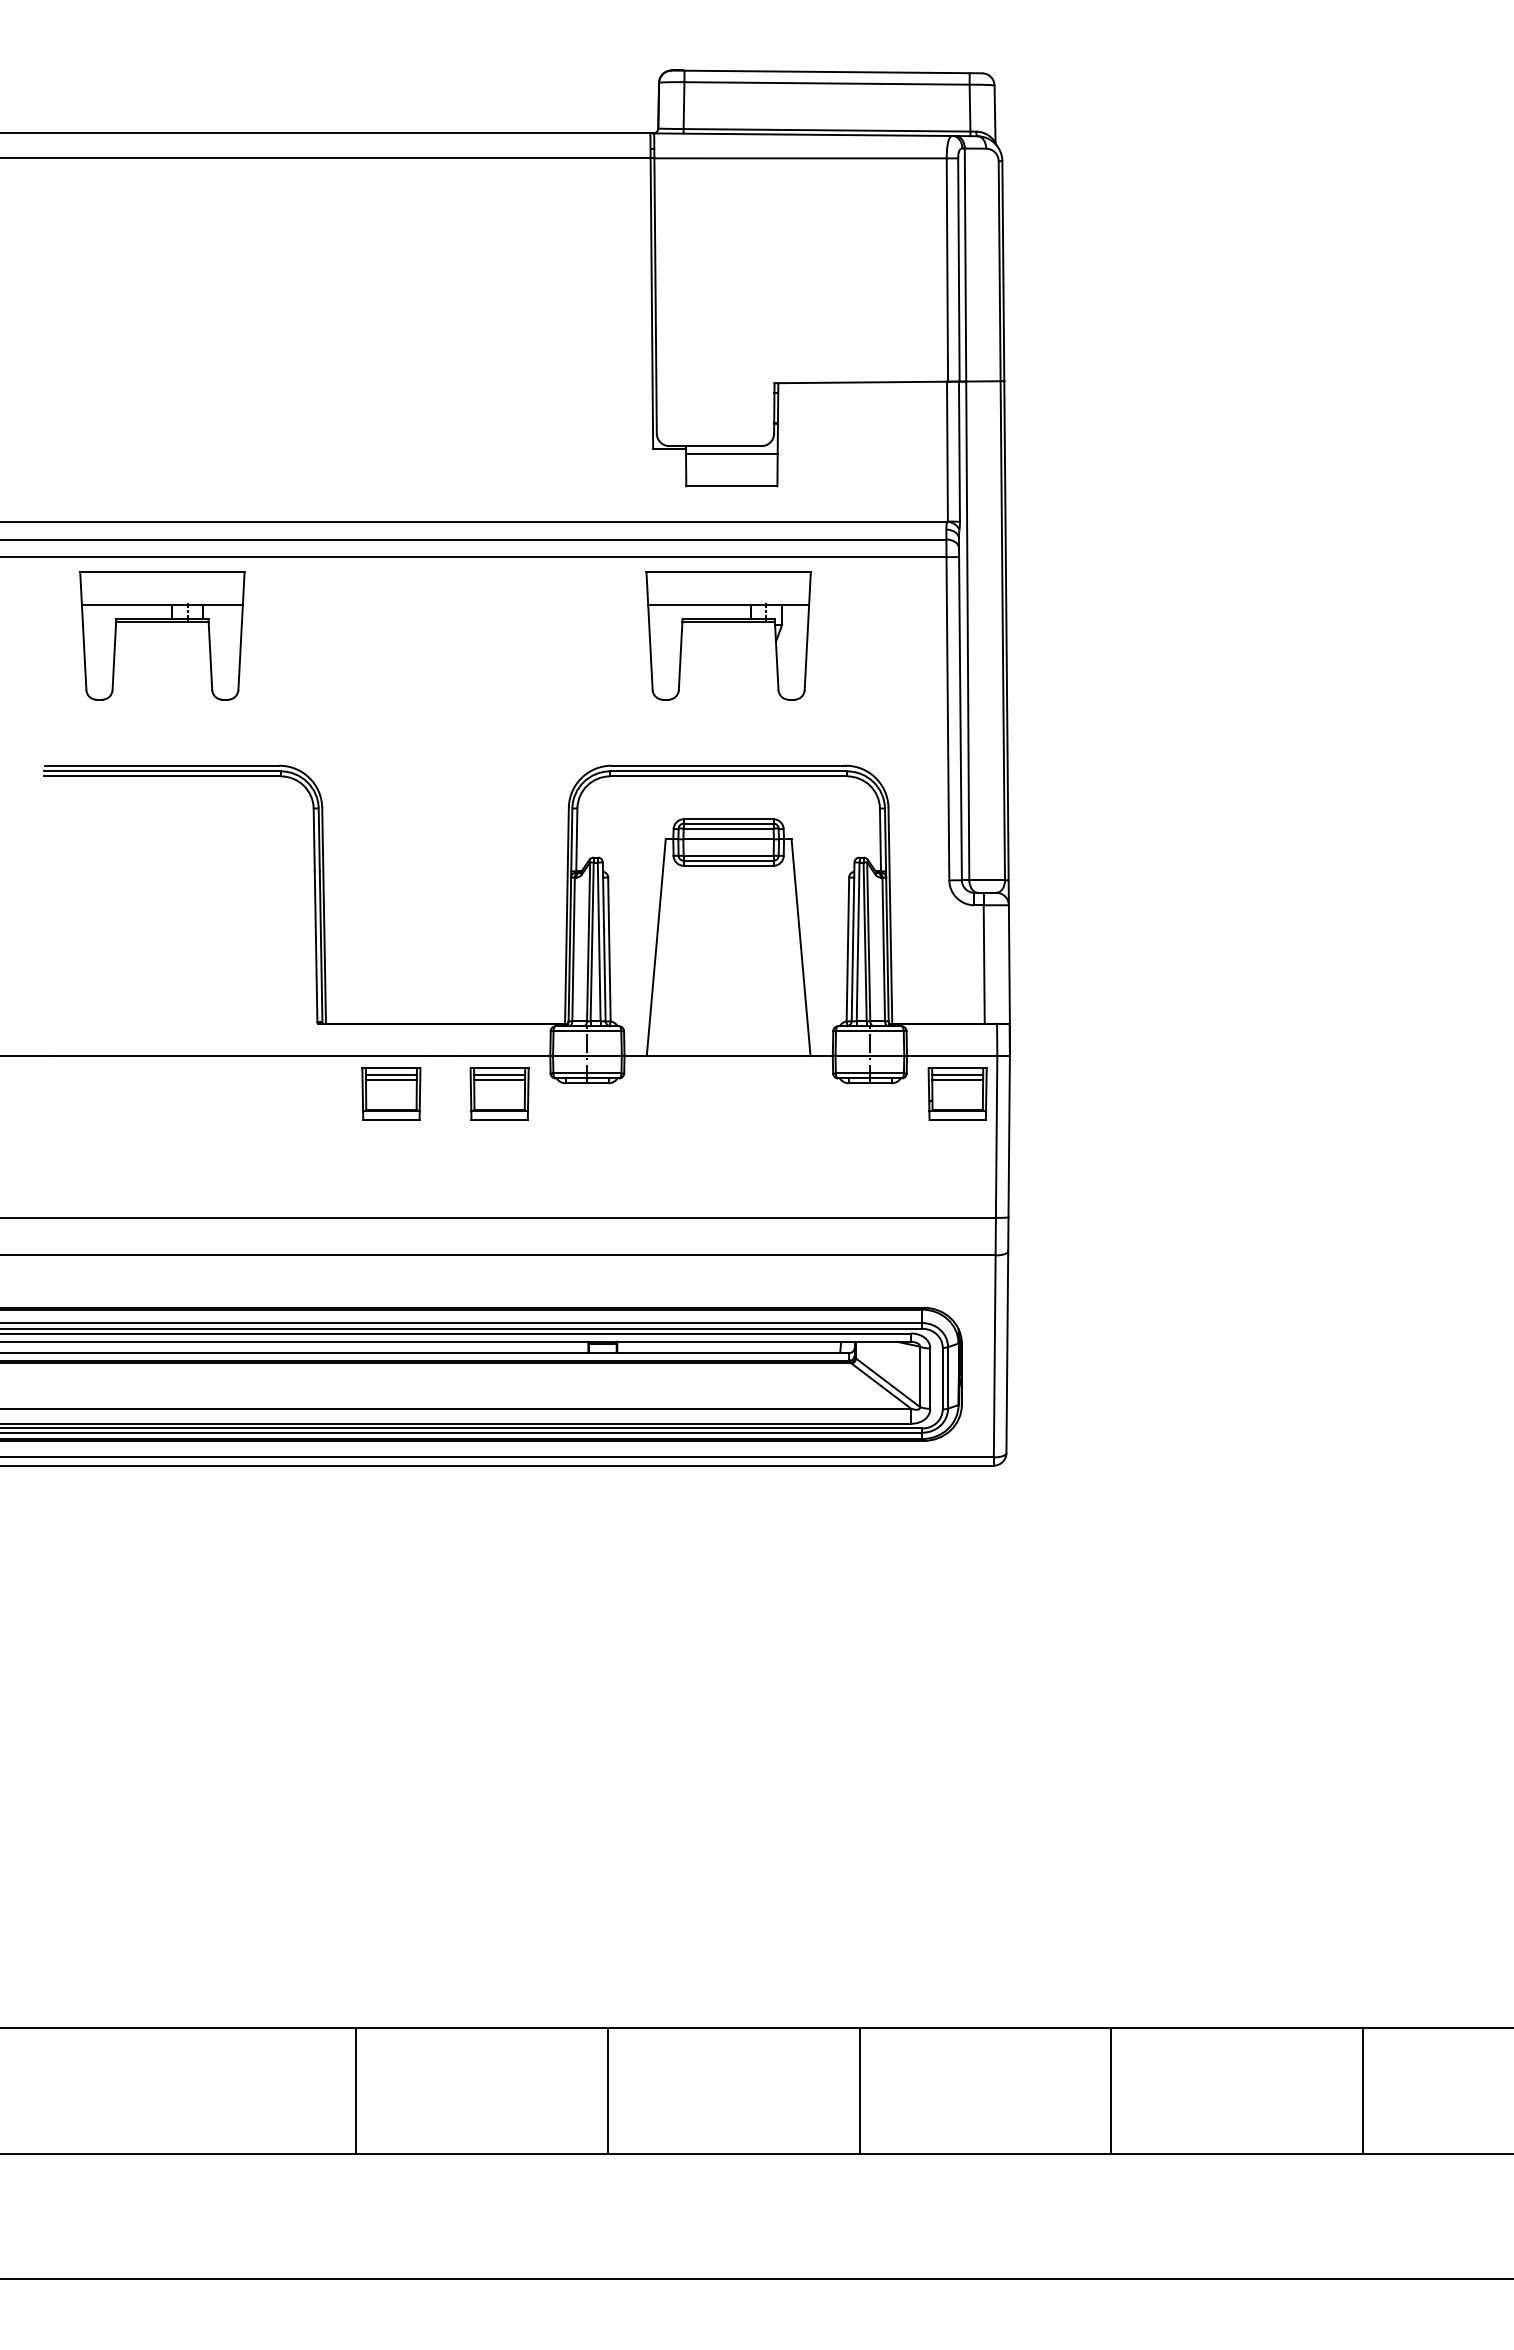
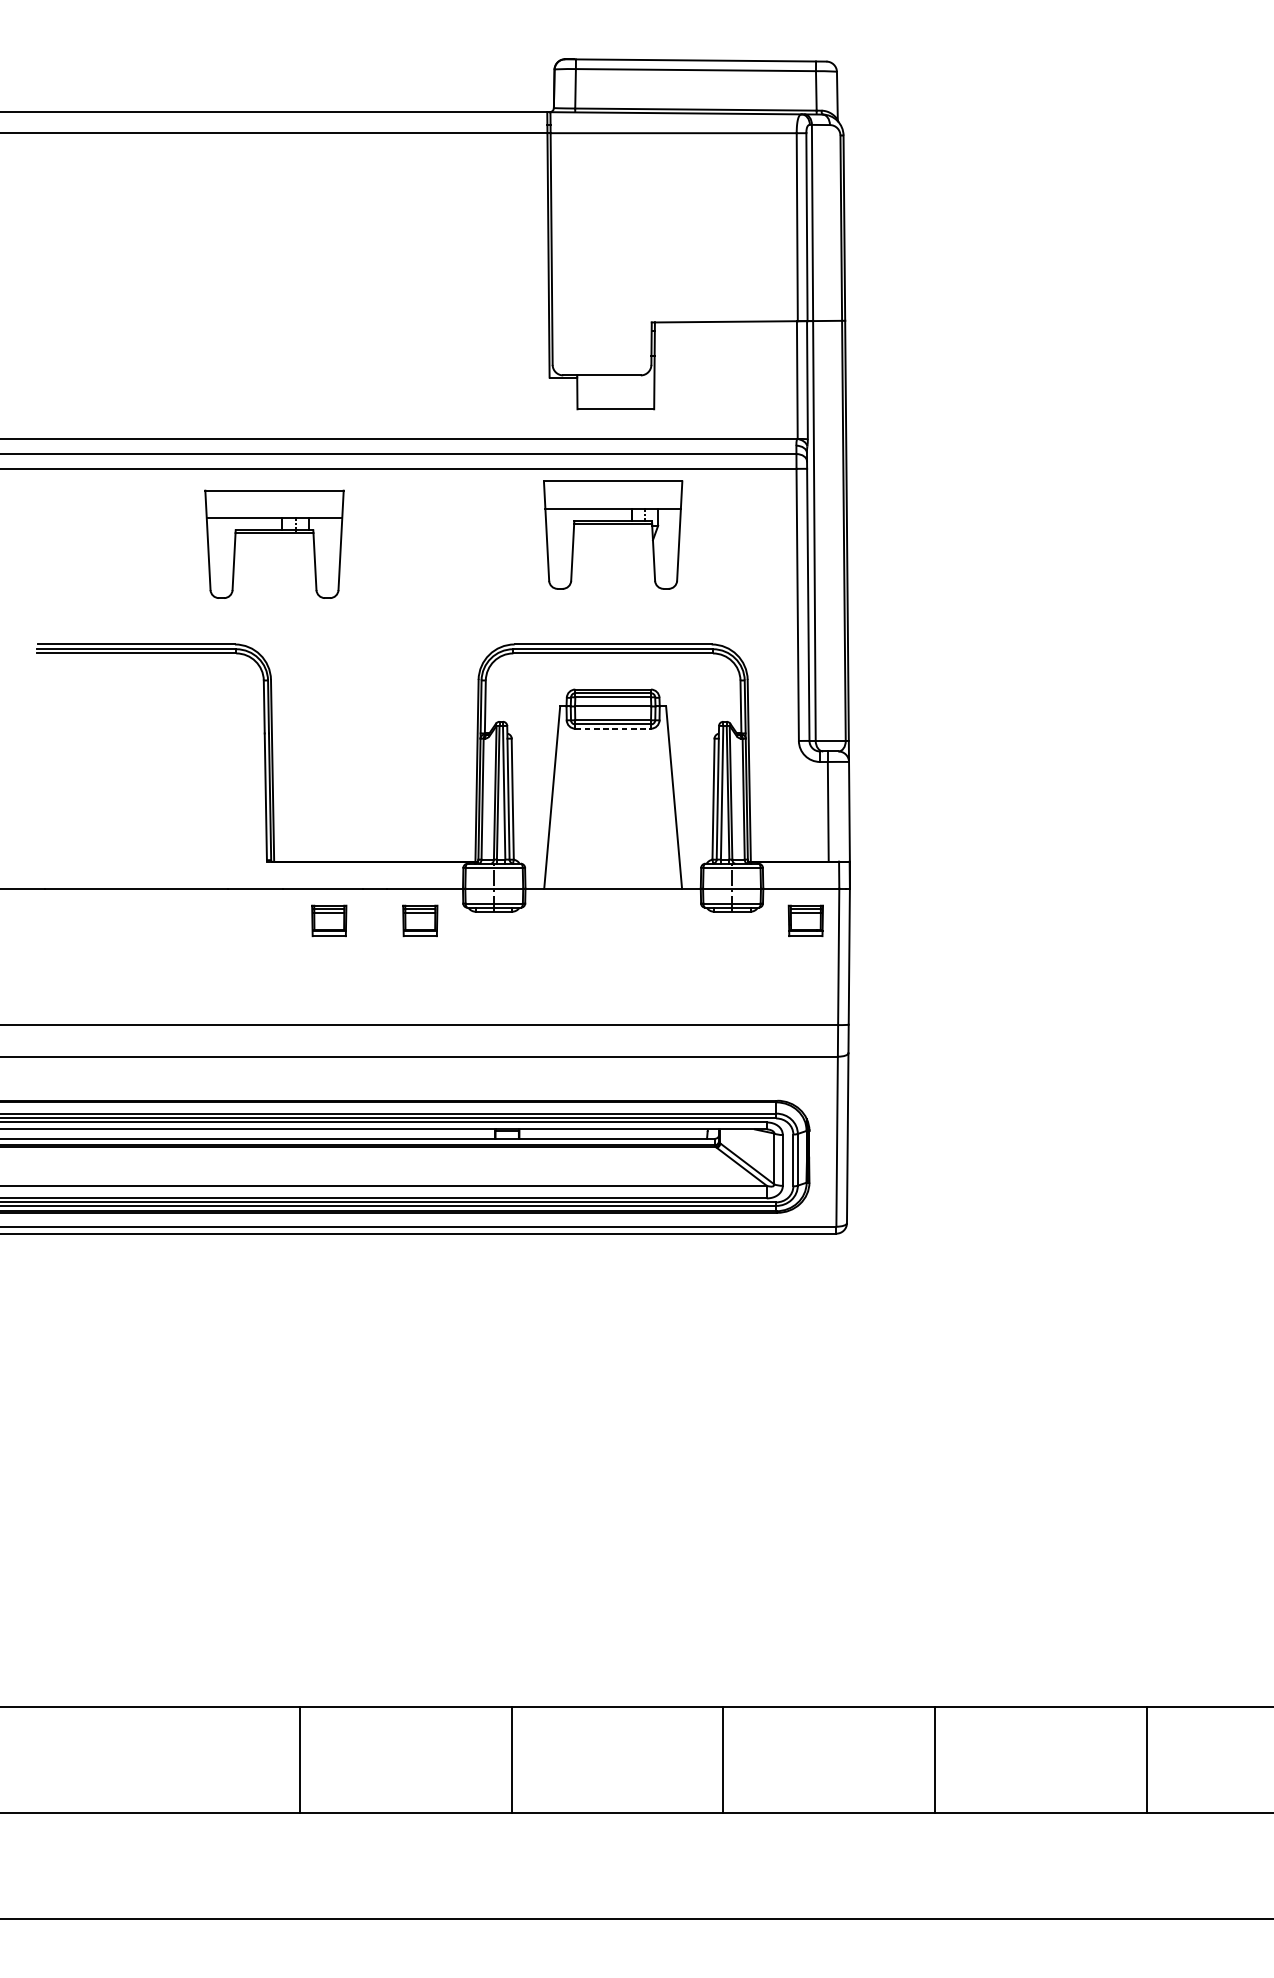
line: (731, 454) -> (615, 382), removed
part: (162, 622) -> (274, 533), moved
line: (729, 865) -> (613, 728), solid -> dashed
part: (391, 1093) -> (329, 920), size x0.7
part: (499, 1093) -> (420, 920), size x0.7
part: (957, 1093) -> (805, 920), size x0.7

